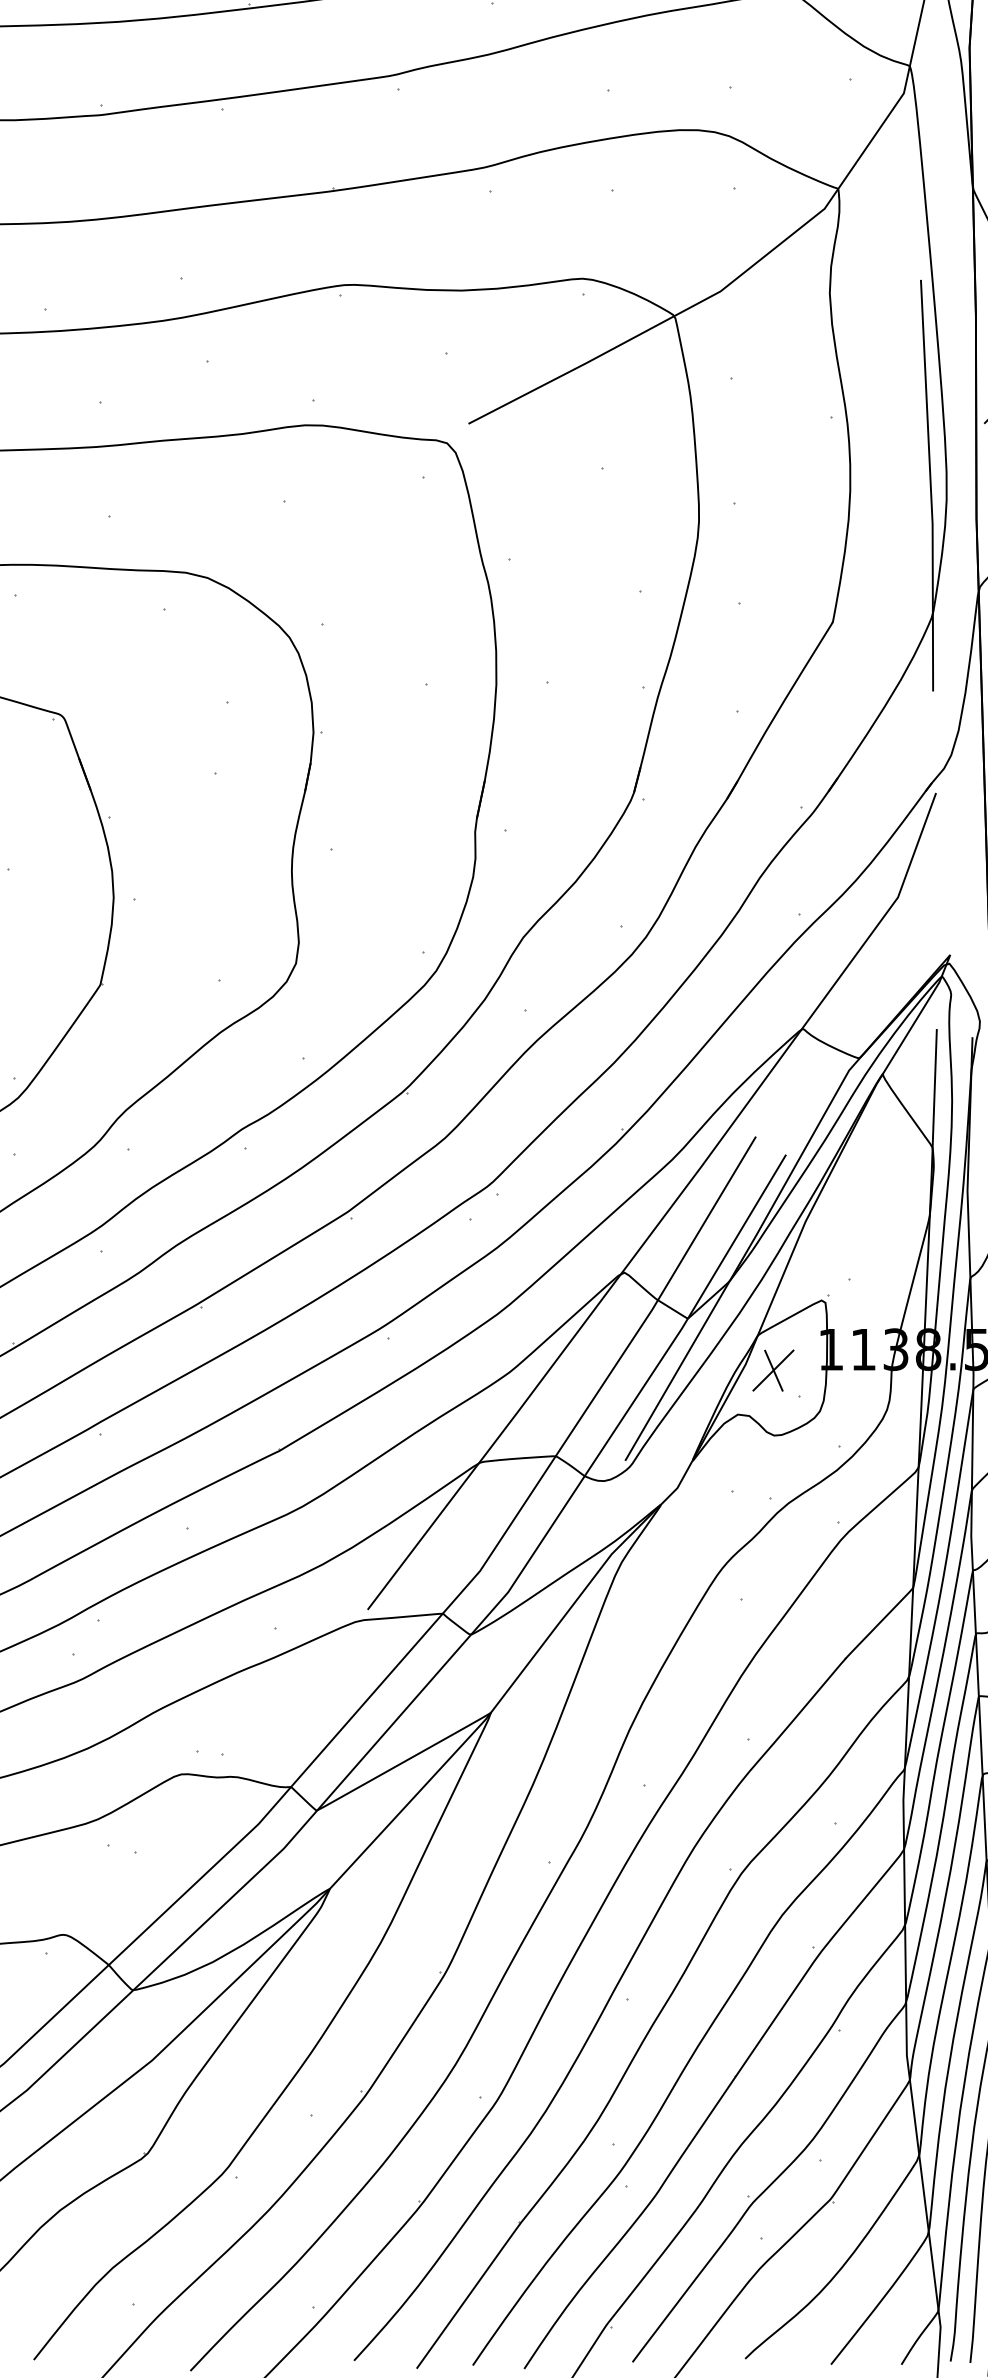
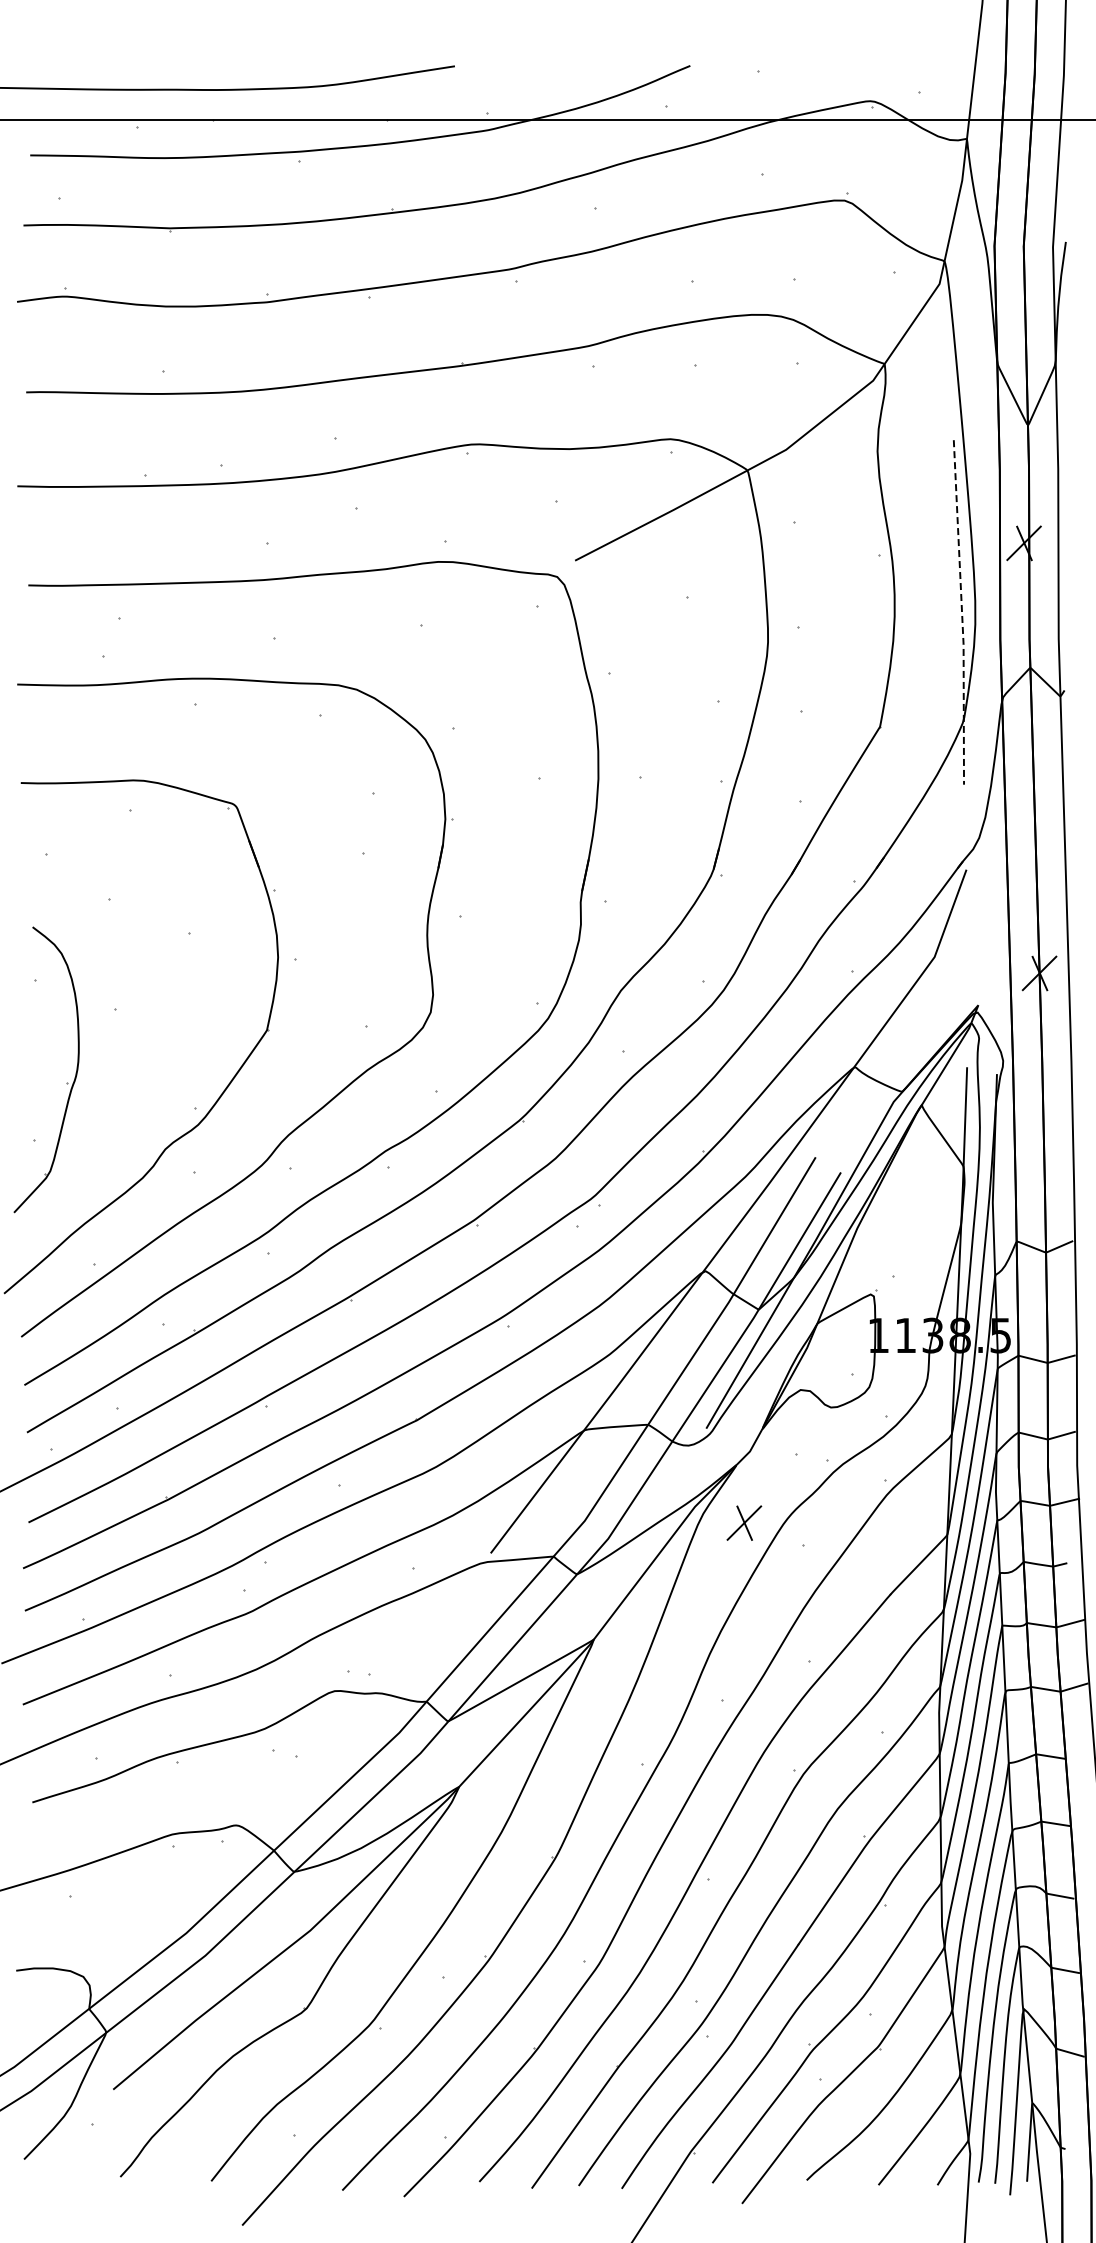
line: (931, 486) -> (962, 613), solid -> dashed
part: (773, 1369) -> (744, 1522), moved

